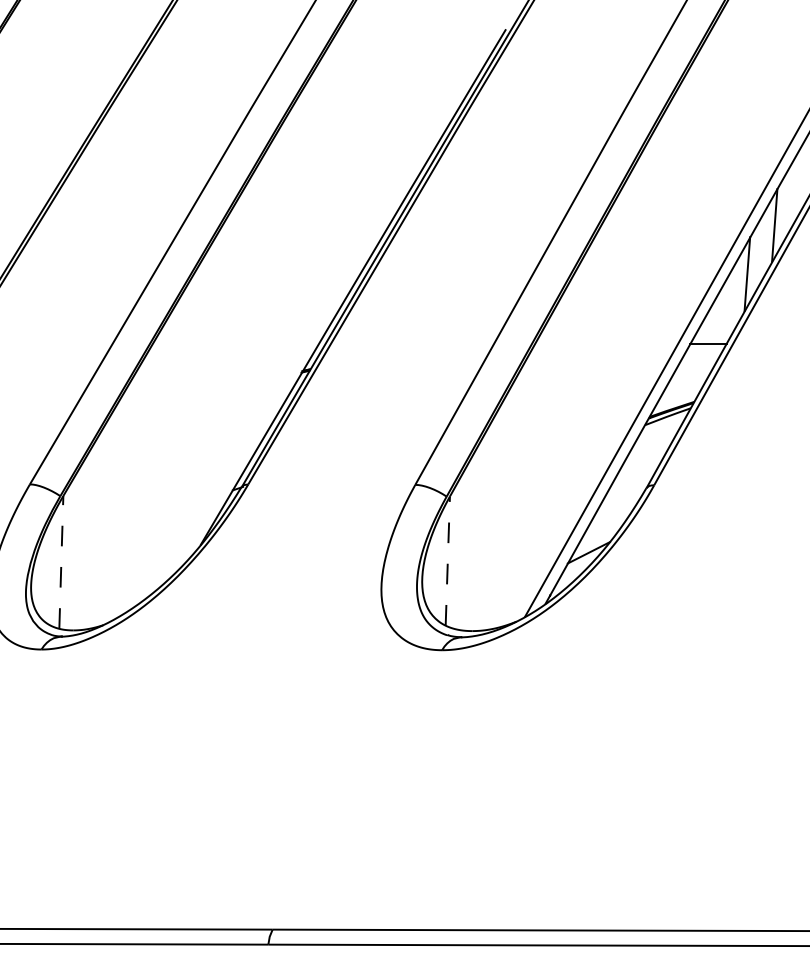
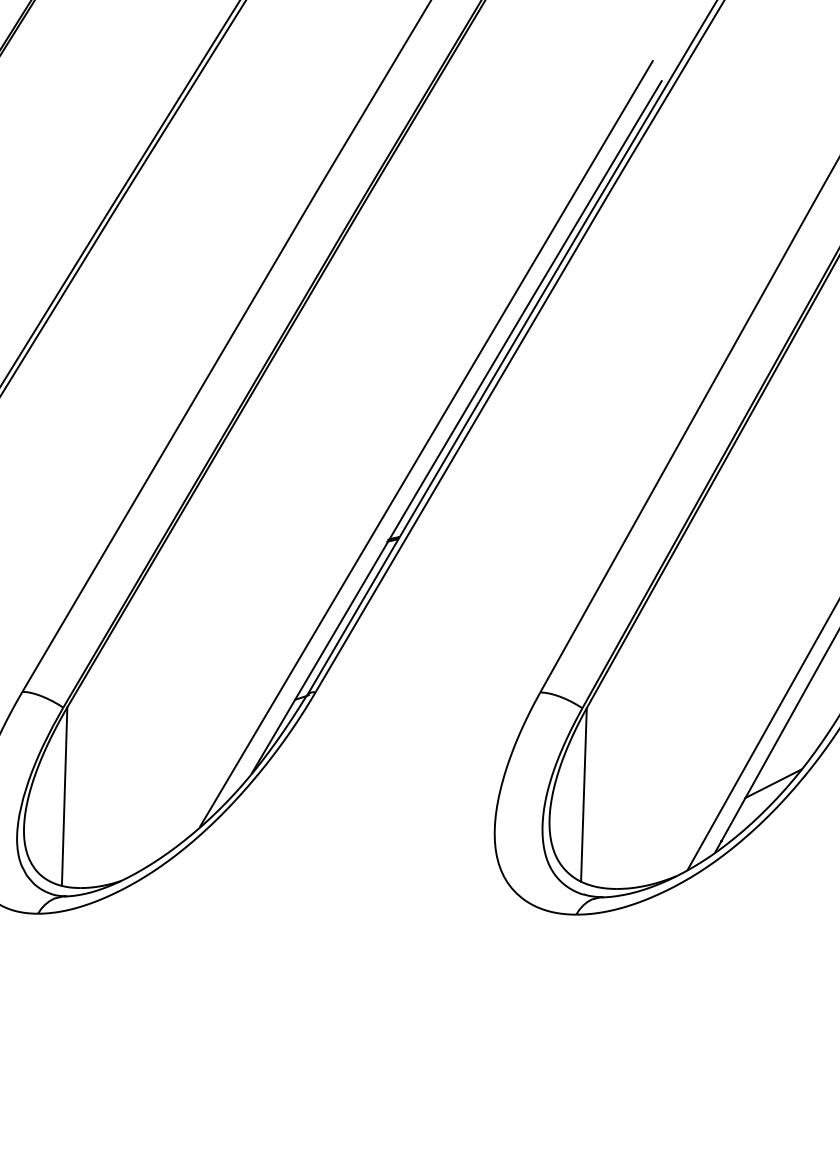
line: (330, 299) -> (426, 443), added
line: (61, 561) -> (64, 795), dashed -> solid
line: (447, 561) -> (583, 795), dashed -> solid

